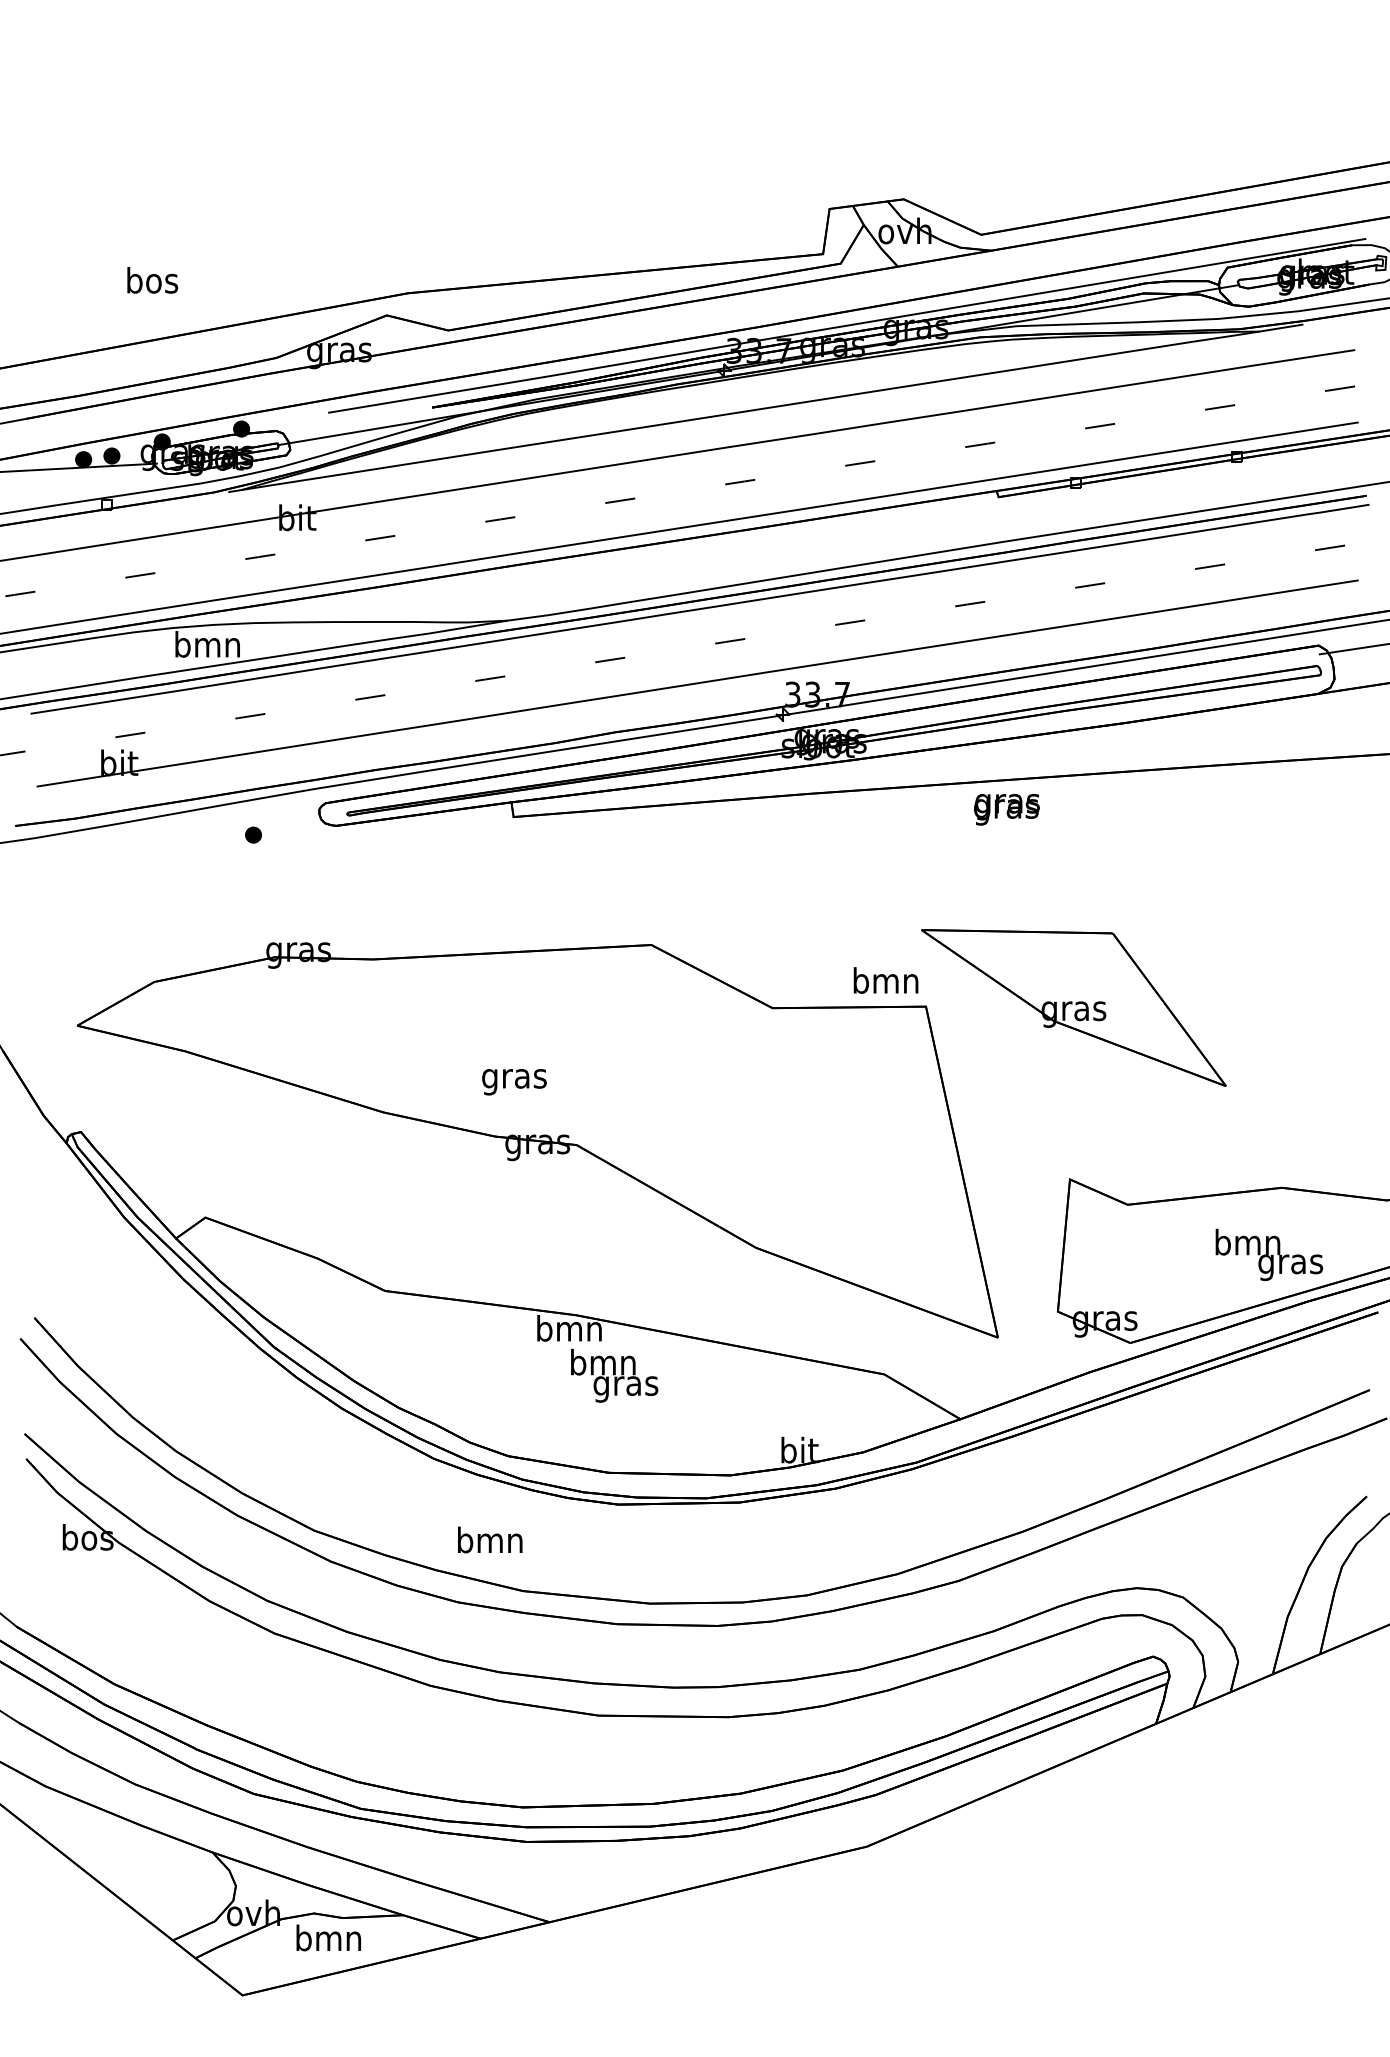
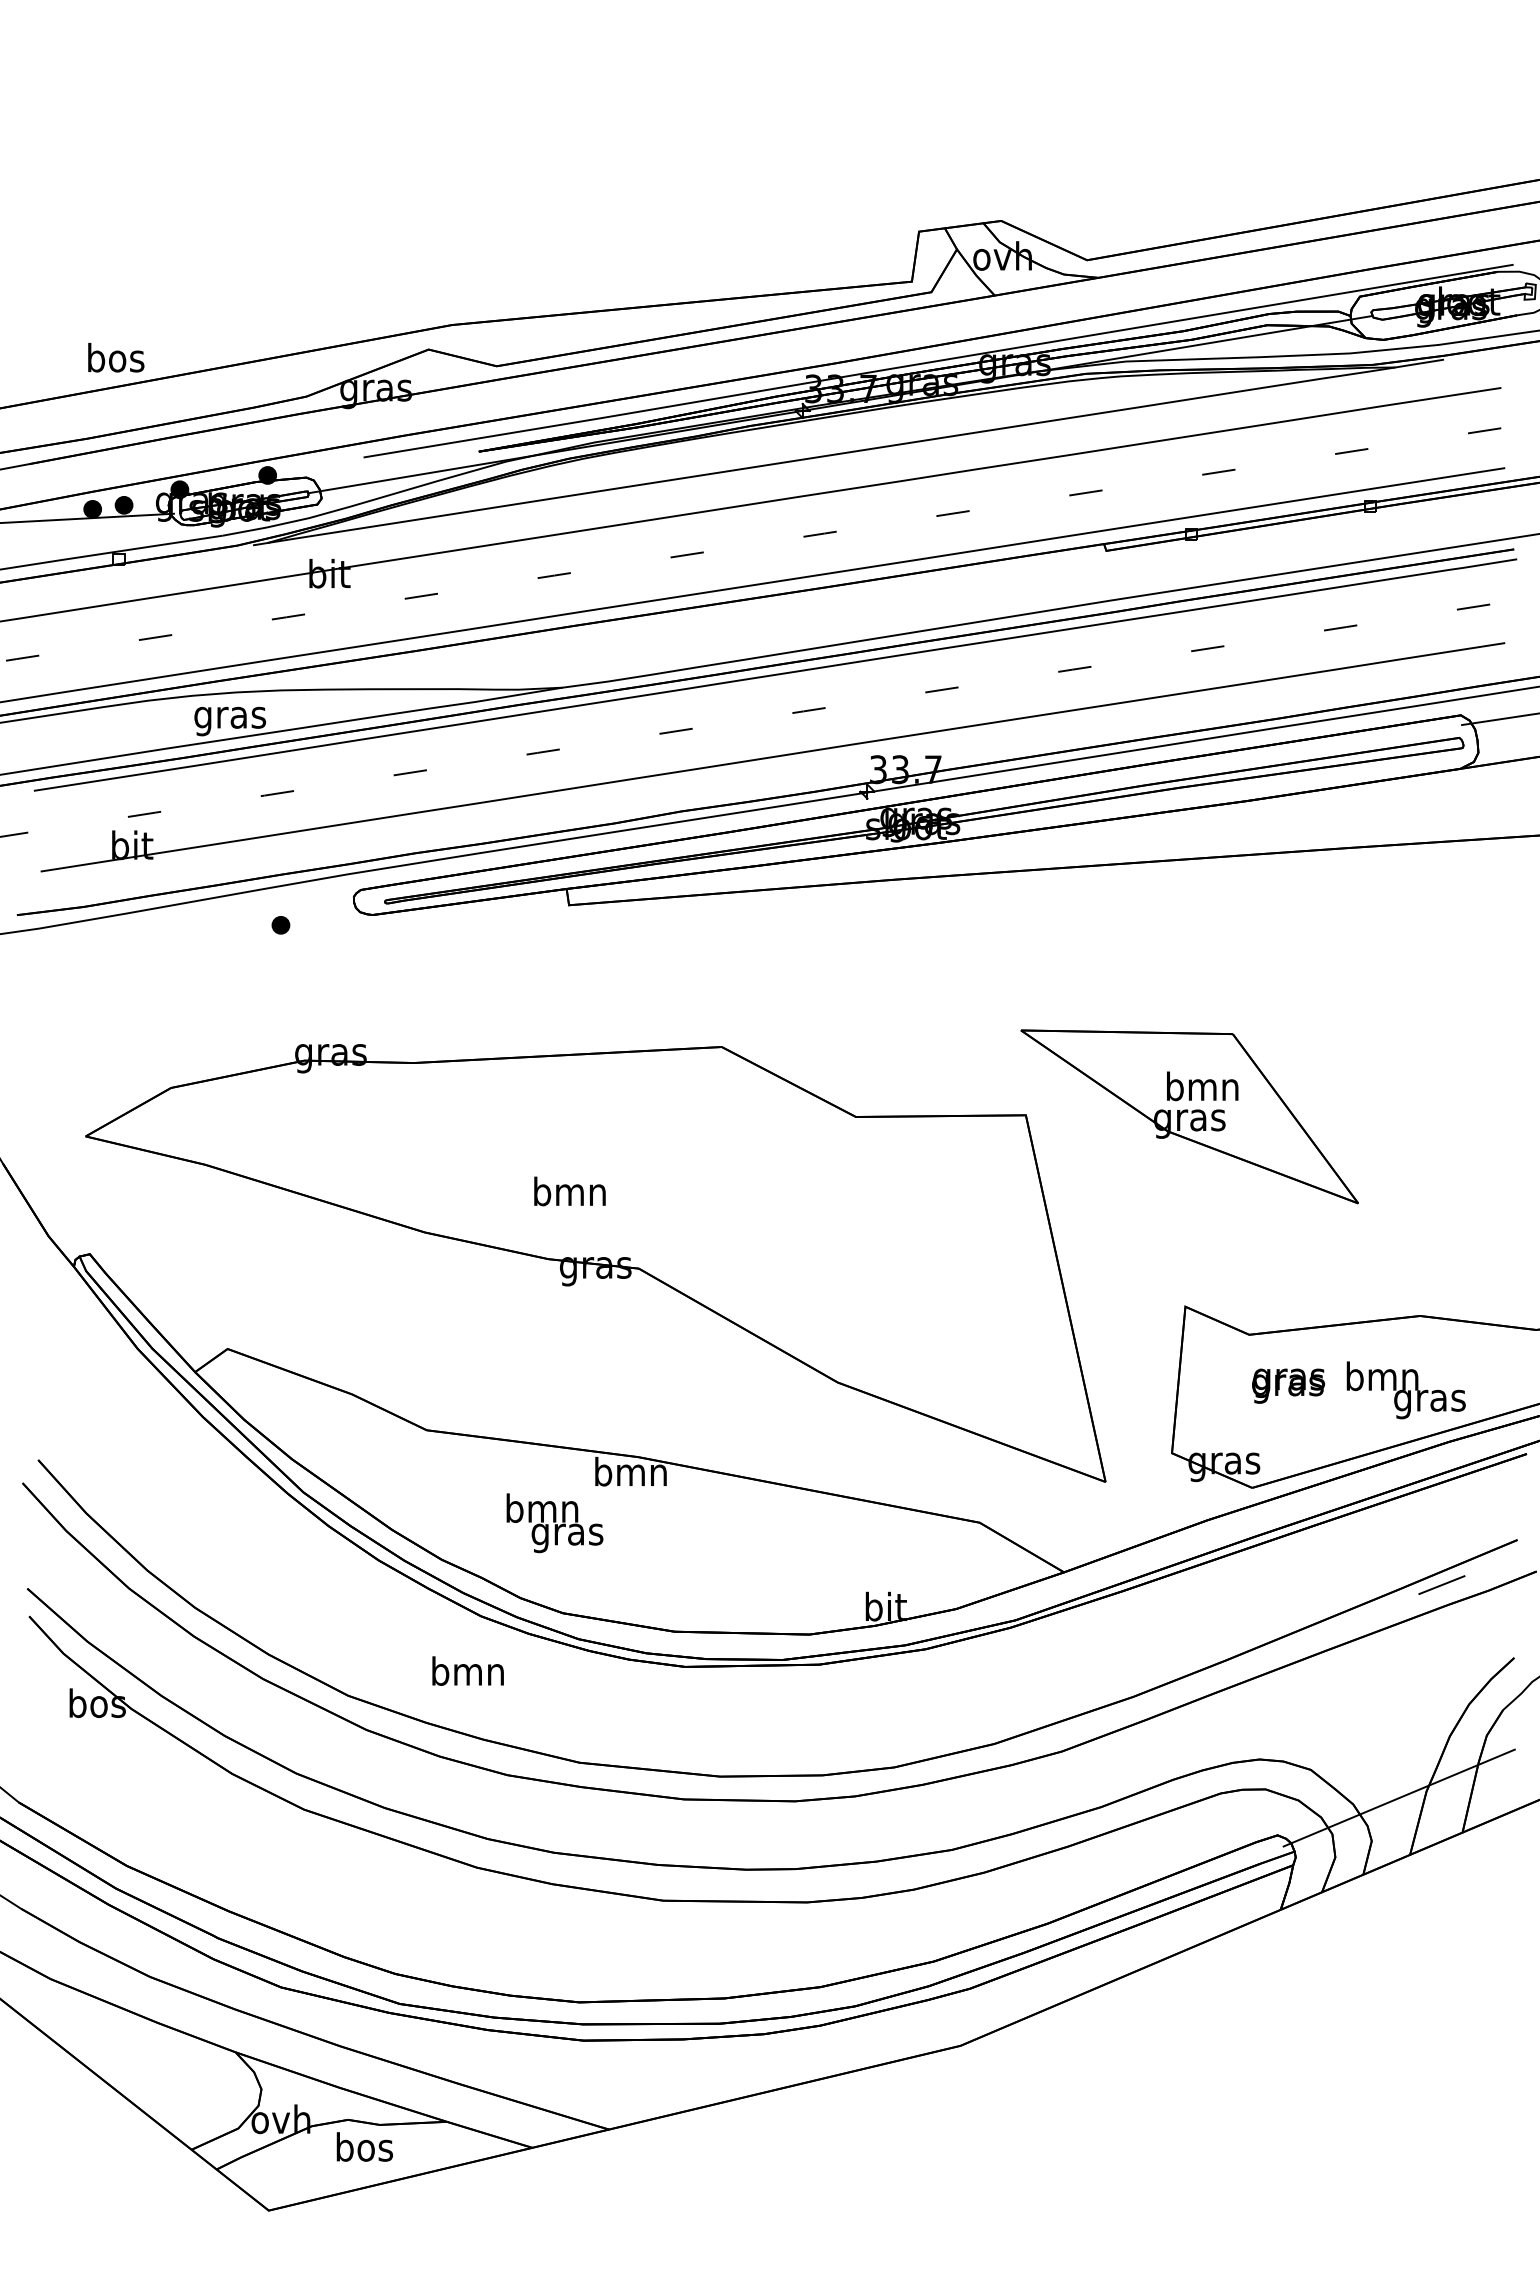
text: (152, 280) -> (116, 357), moved
text: (207, 647) -> (230, 717), bmn -> gras
text: (1006, 809) -> (1288, 1385), moved
text: (885, 980) -> (1202, 1086), moved
text: (514, 1078) -> (569, 1194), gras -> bmn
text: (614, 1376) -> (554, 1523), moved
line: (1301, 1431) -> (1441, 1585), added
text: (489, 1539) -> (467, 1670), moved
line: (1262, 1622) -> (1398, 1797), added
text: (328, 1937) -> (364, 2146), bmn -> bos

